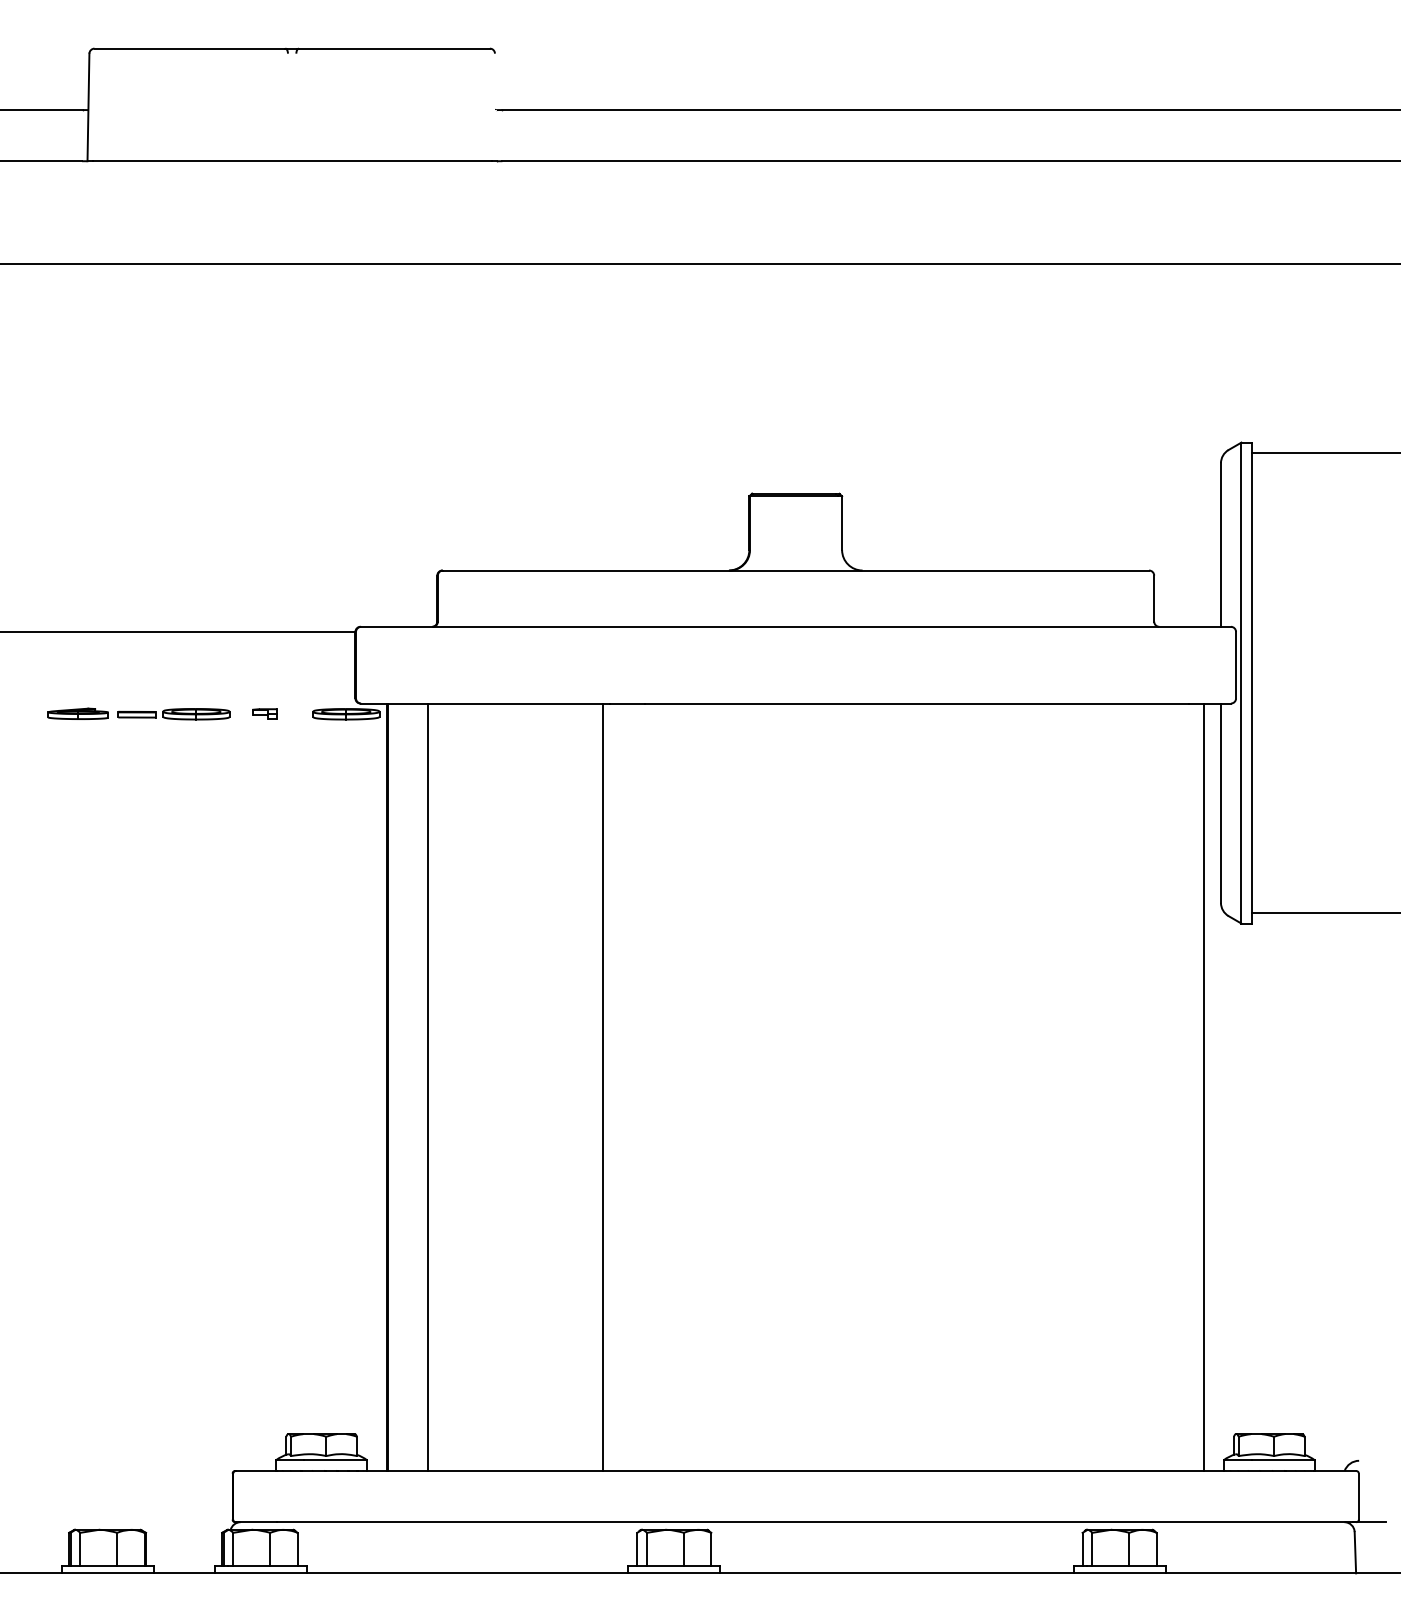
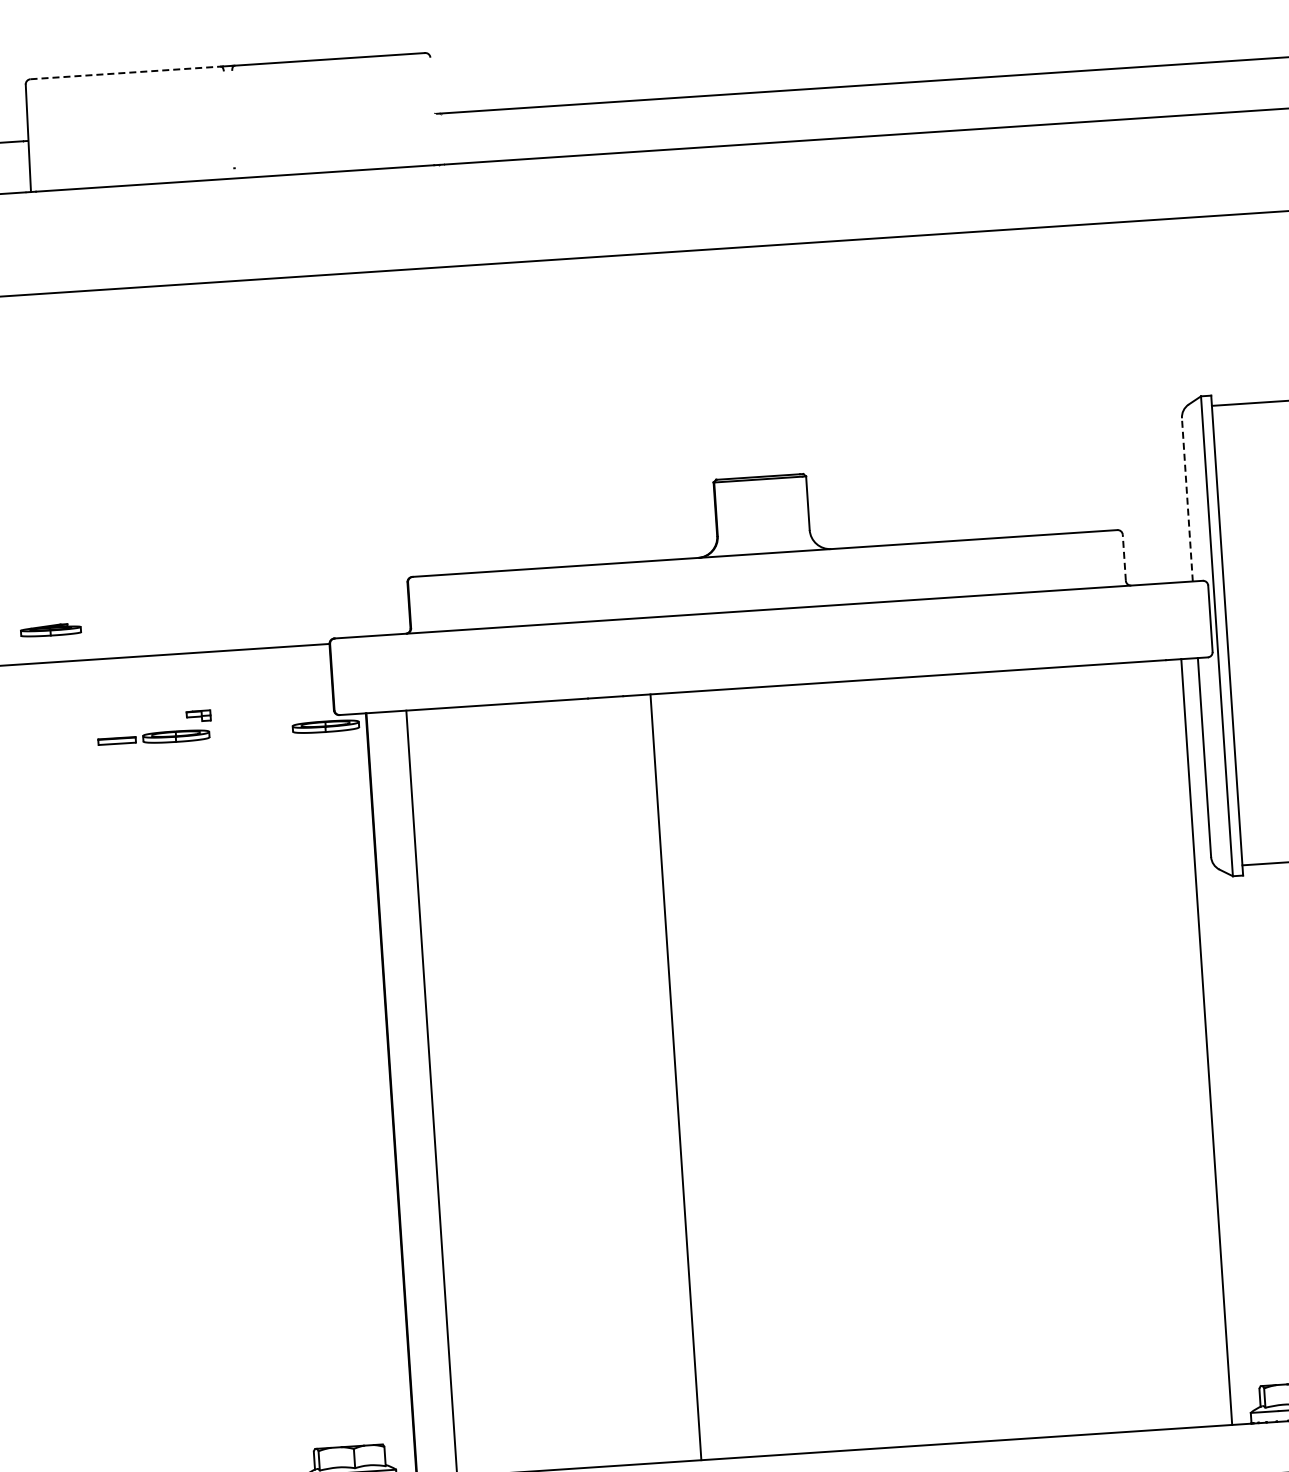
line: (190, 48) -> (126, 72), solid -> dashed
line: (1220, 545) -> (1186, 500), solid -> dashed
line: (1154, 598) -> (1124, 557), solid -> dashed
part: (77, 713) -> (50, 630), moved
part: (264, 713) -> (198, 715), moved
line: (603, 1087) -> (676, 1077), moved

